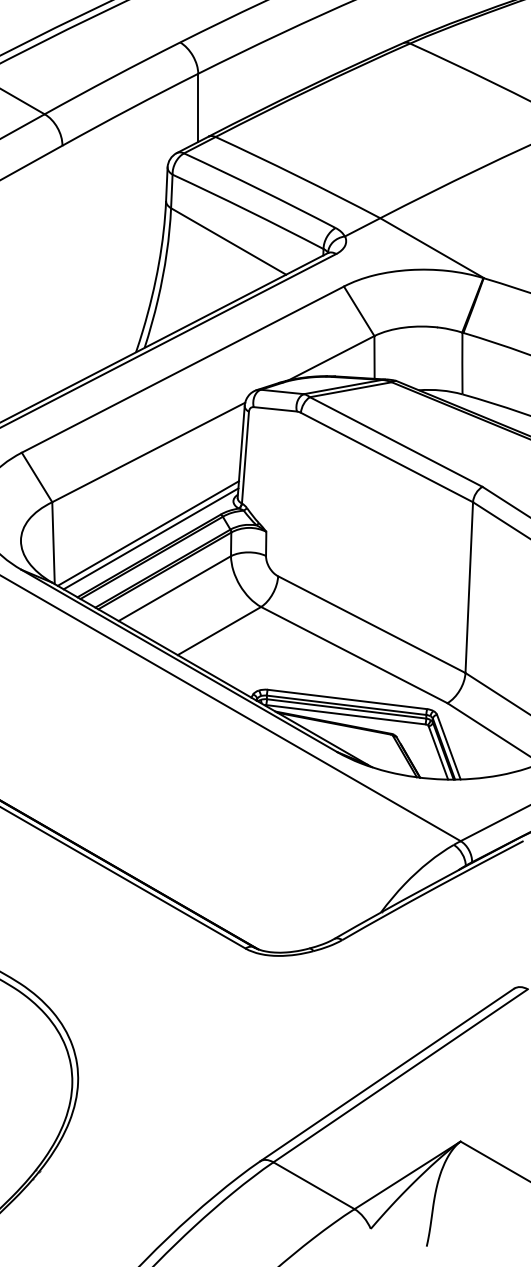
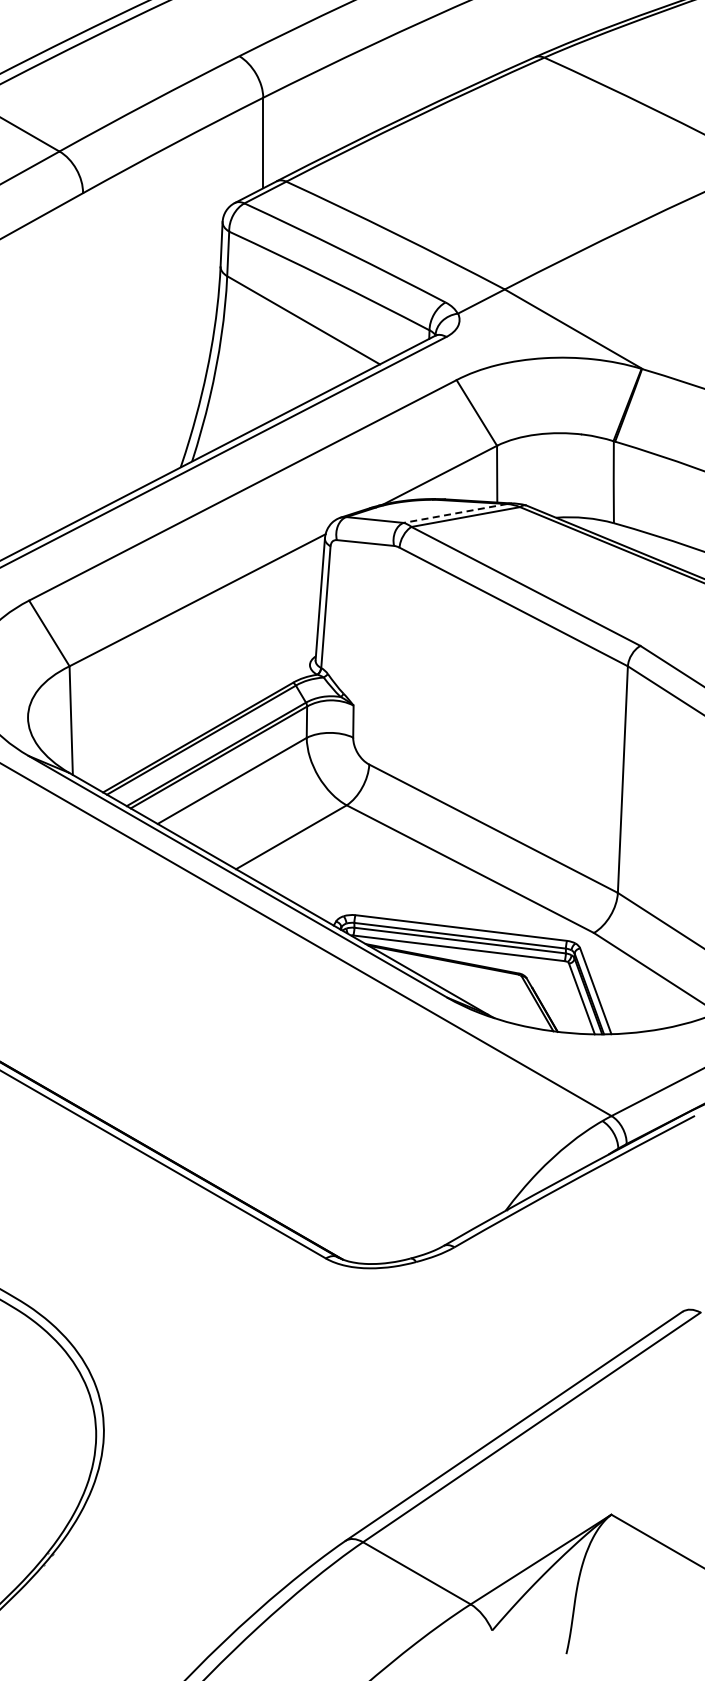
line: (343, 387) -> (455, 513), solid -> dashed
line: (147, 533) -> (196, 707), removed
line: (150, 538) -> (200, 714), removed

